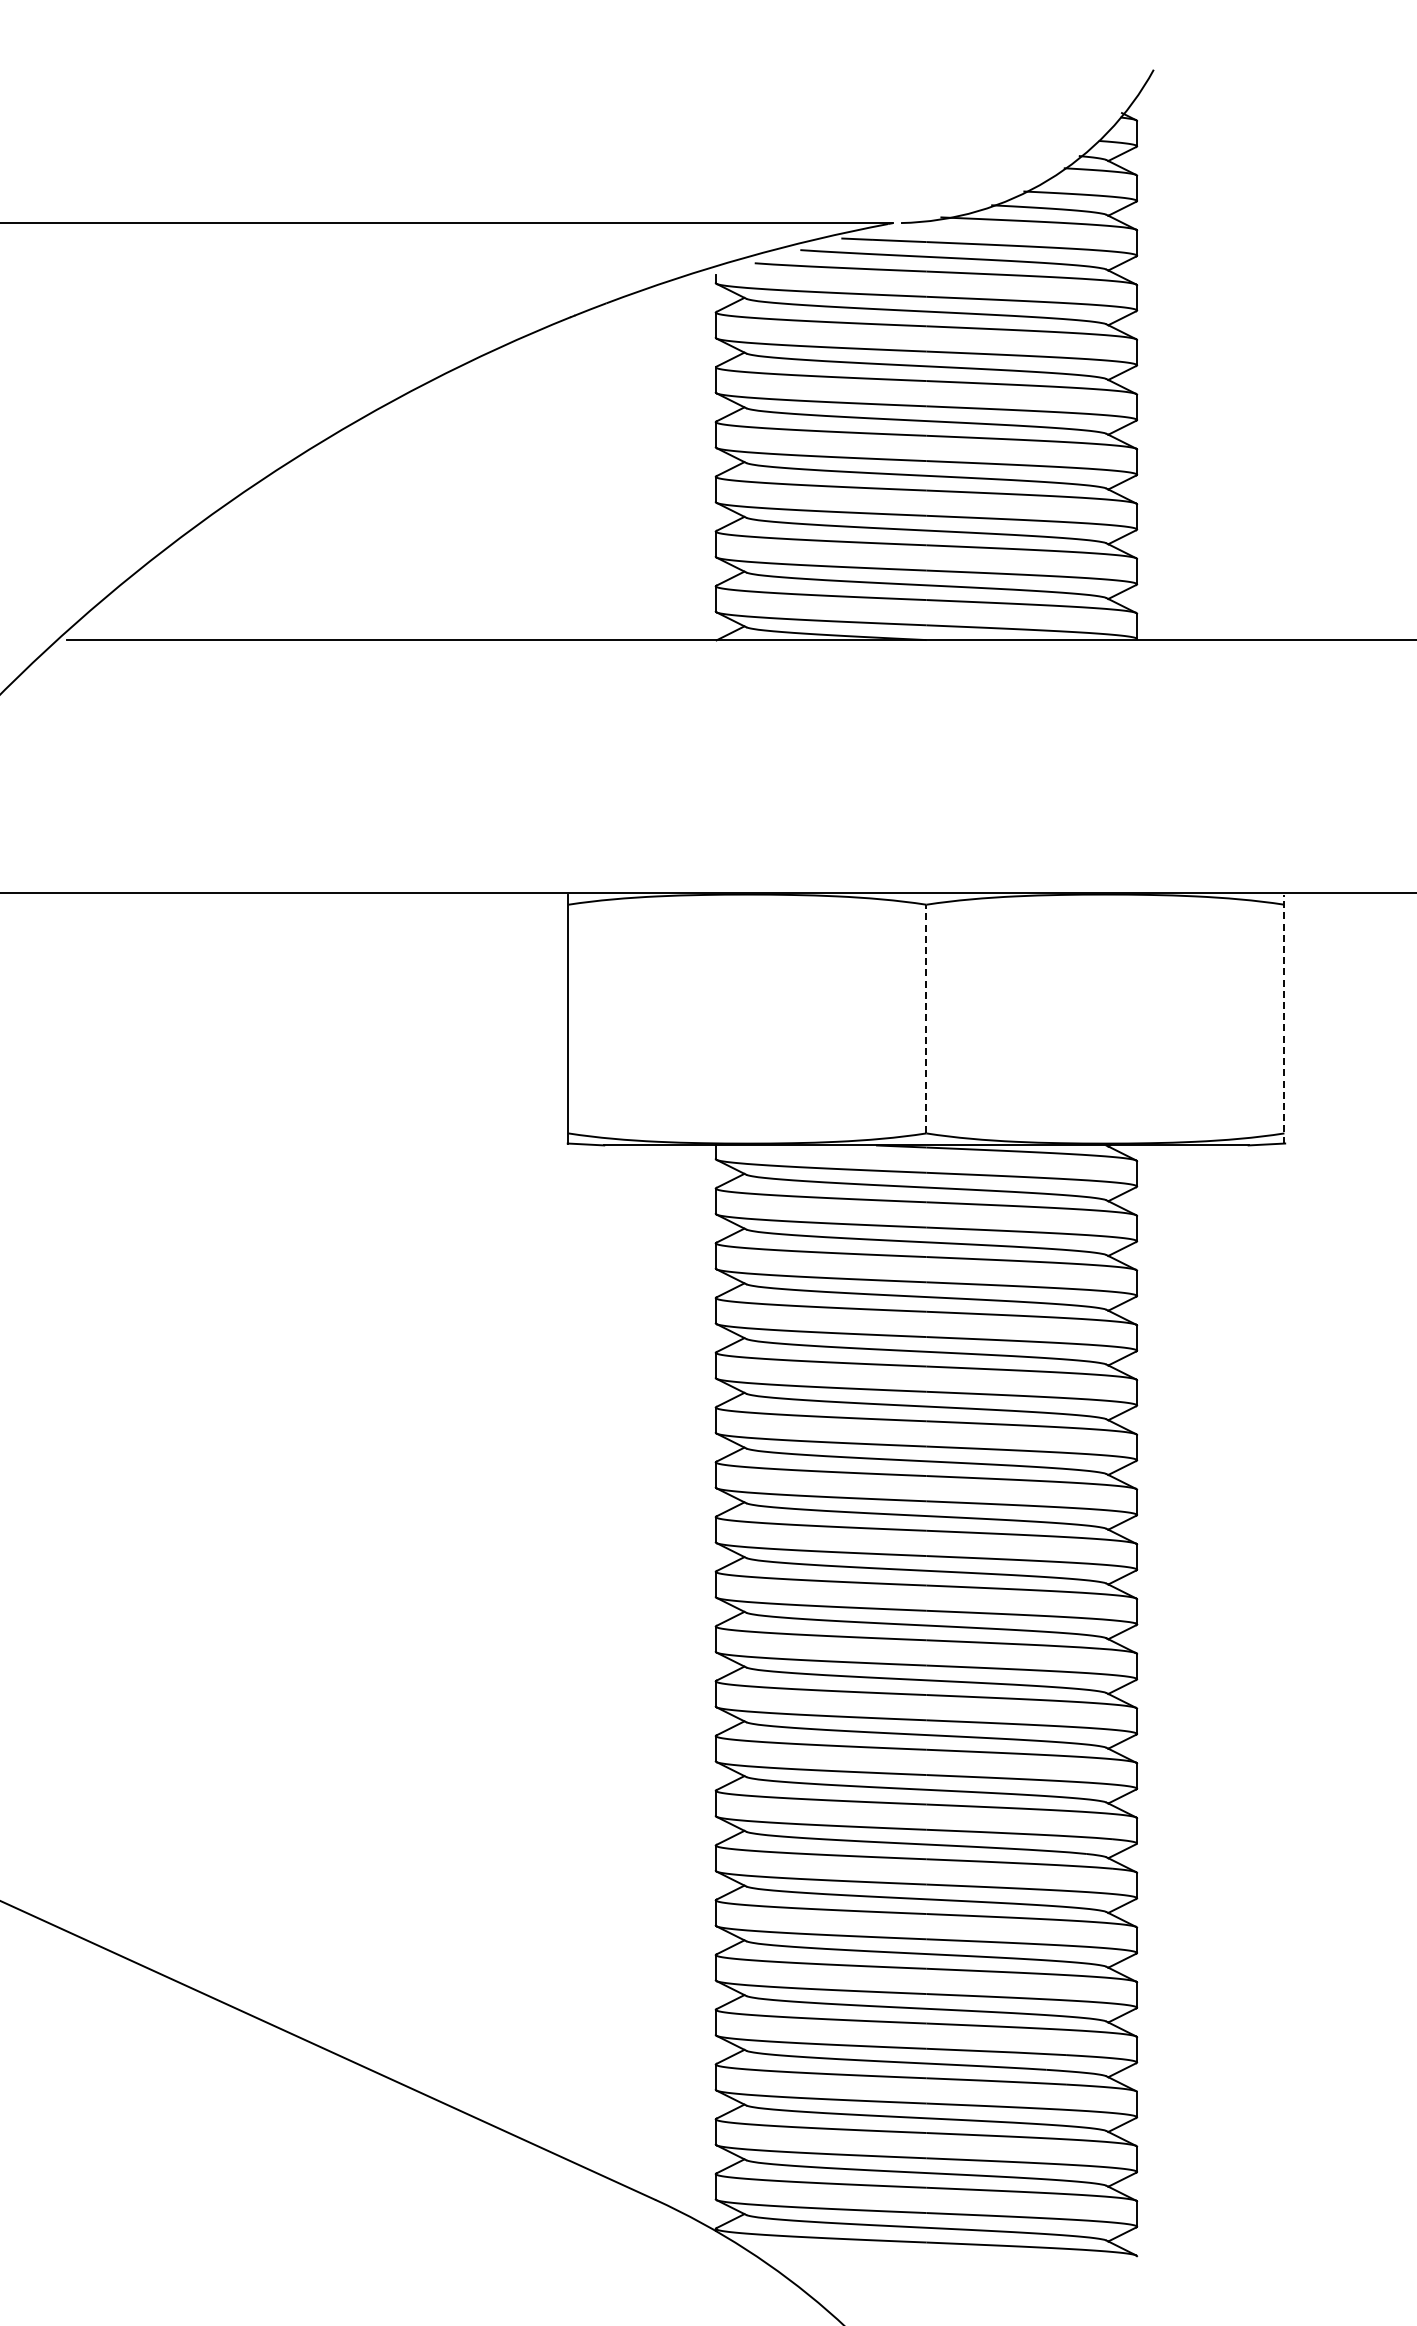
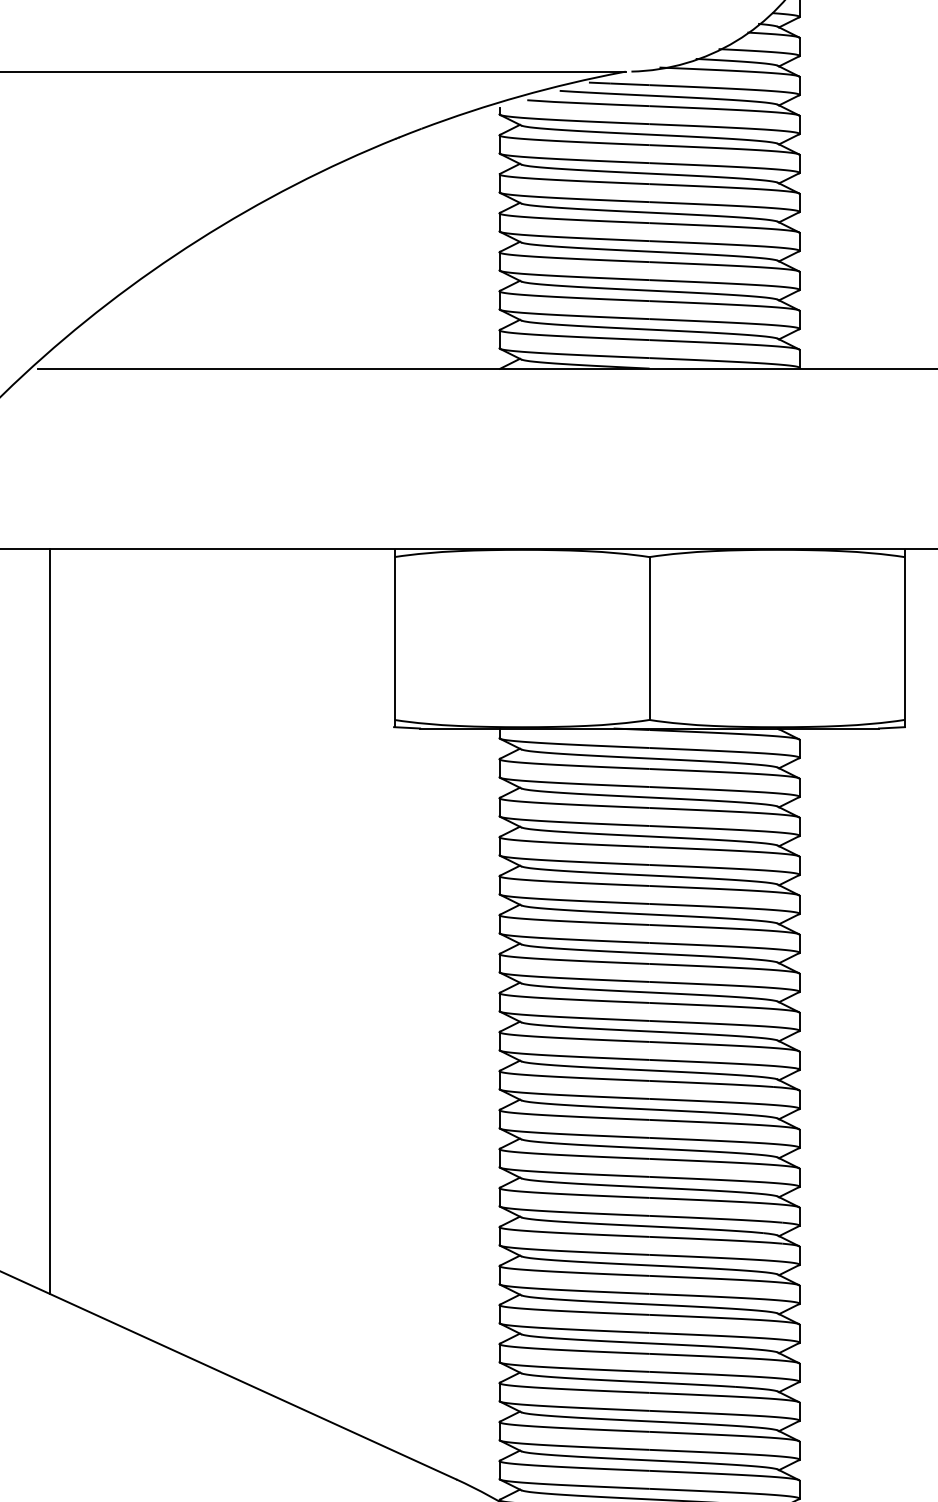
line: (926, 1018) -> (649, 638), dashed -> solid
line: (1284, 1019) -> (904, 638), dashed -> solid
line: (84, 1415) -> (49, 920), added

